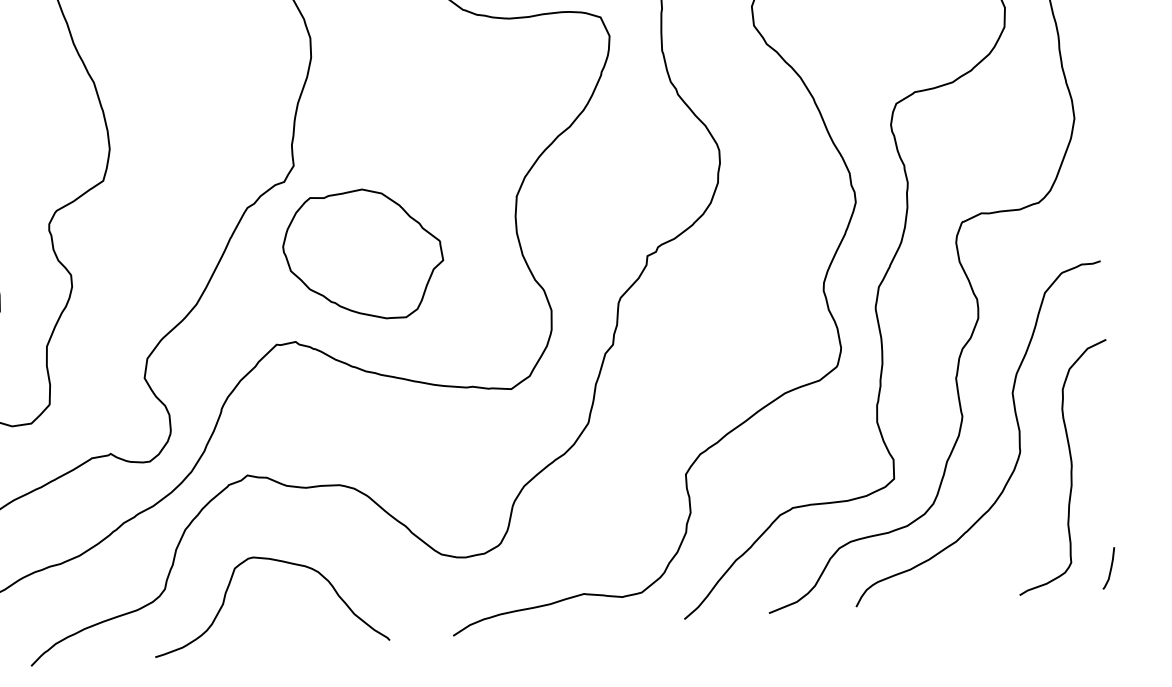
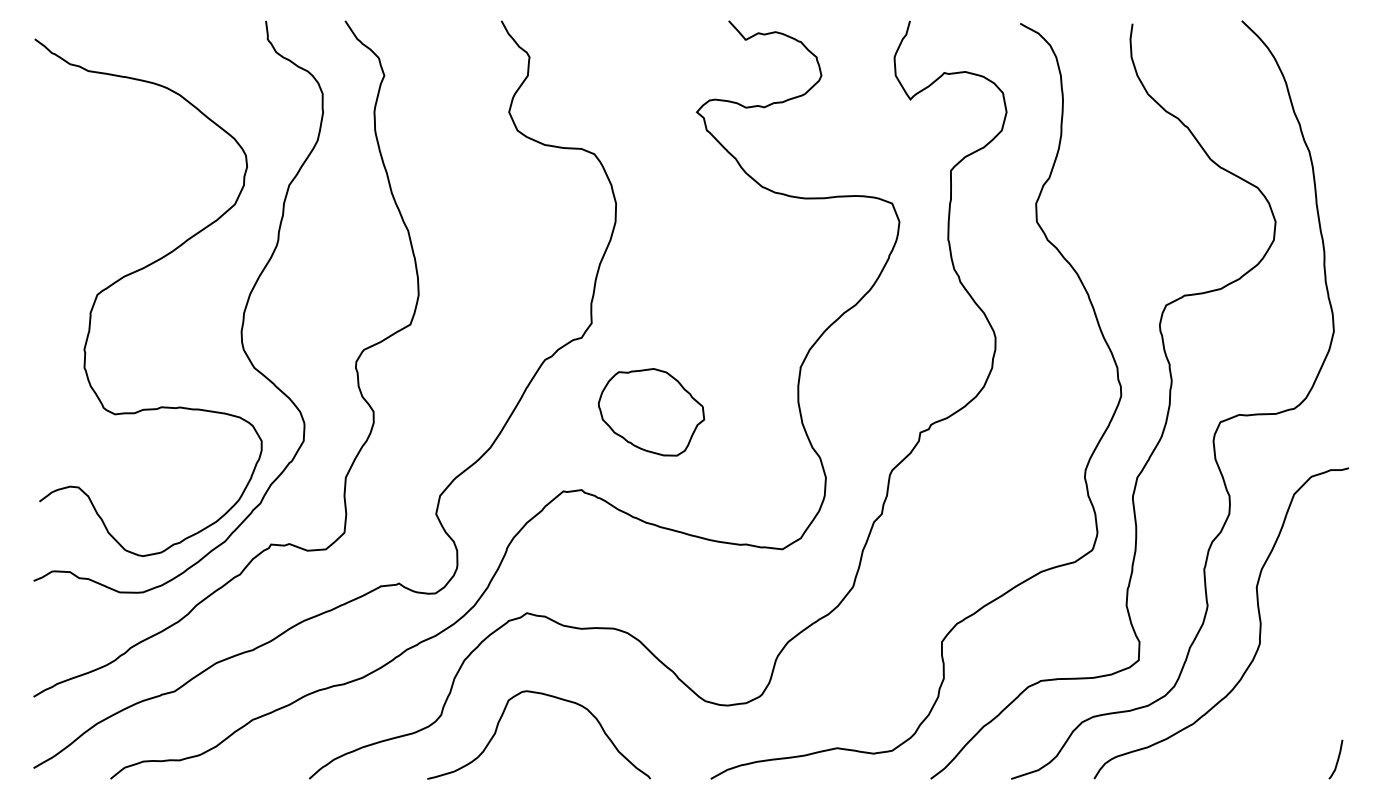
part: (363, 255) -> (651, 412), size x0.7
curve: (1070, 466) -> (1306, 660), removed

